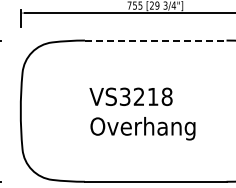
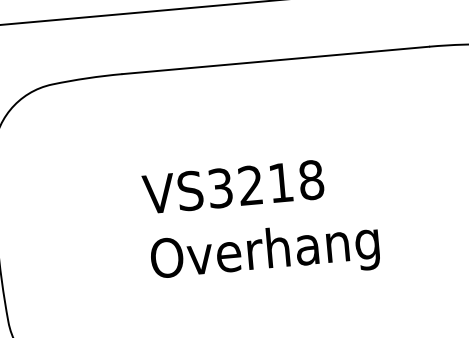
line: (155, 40) -> (275, 60), dashed -> solid

